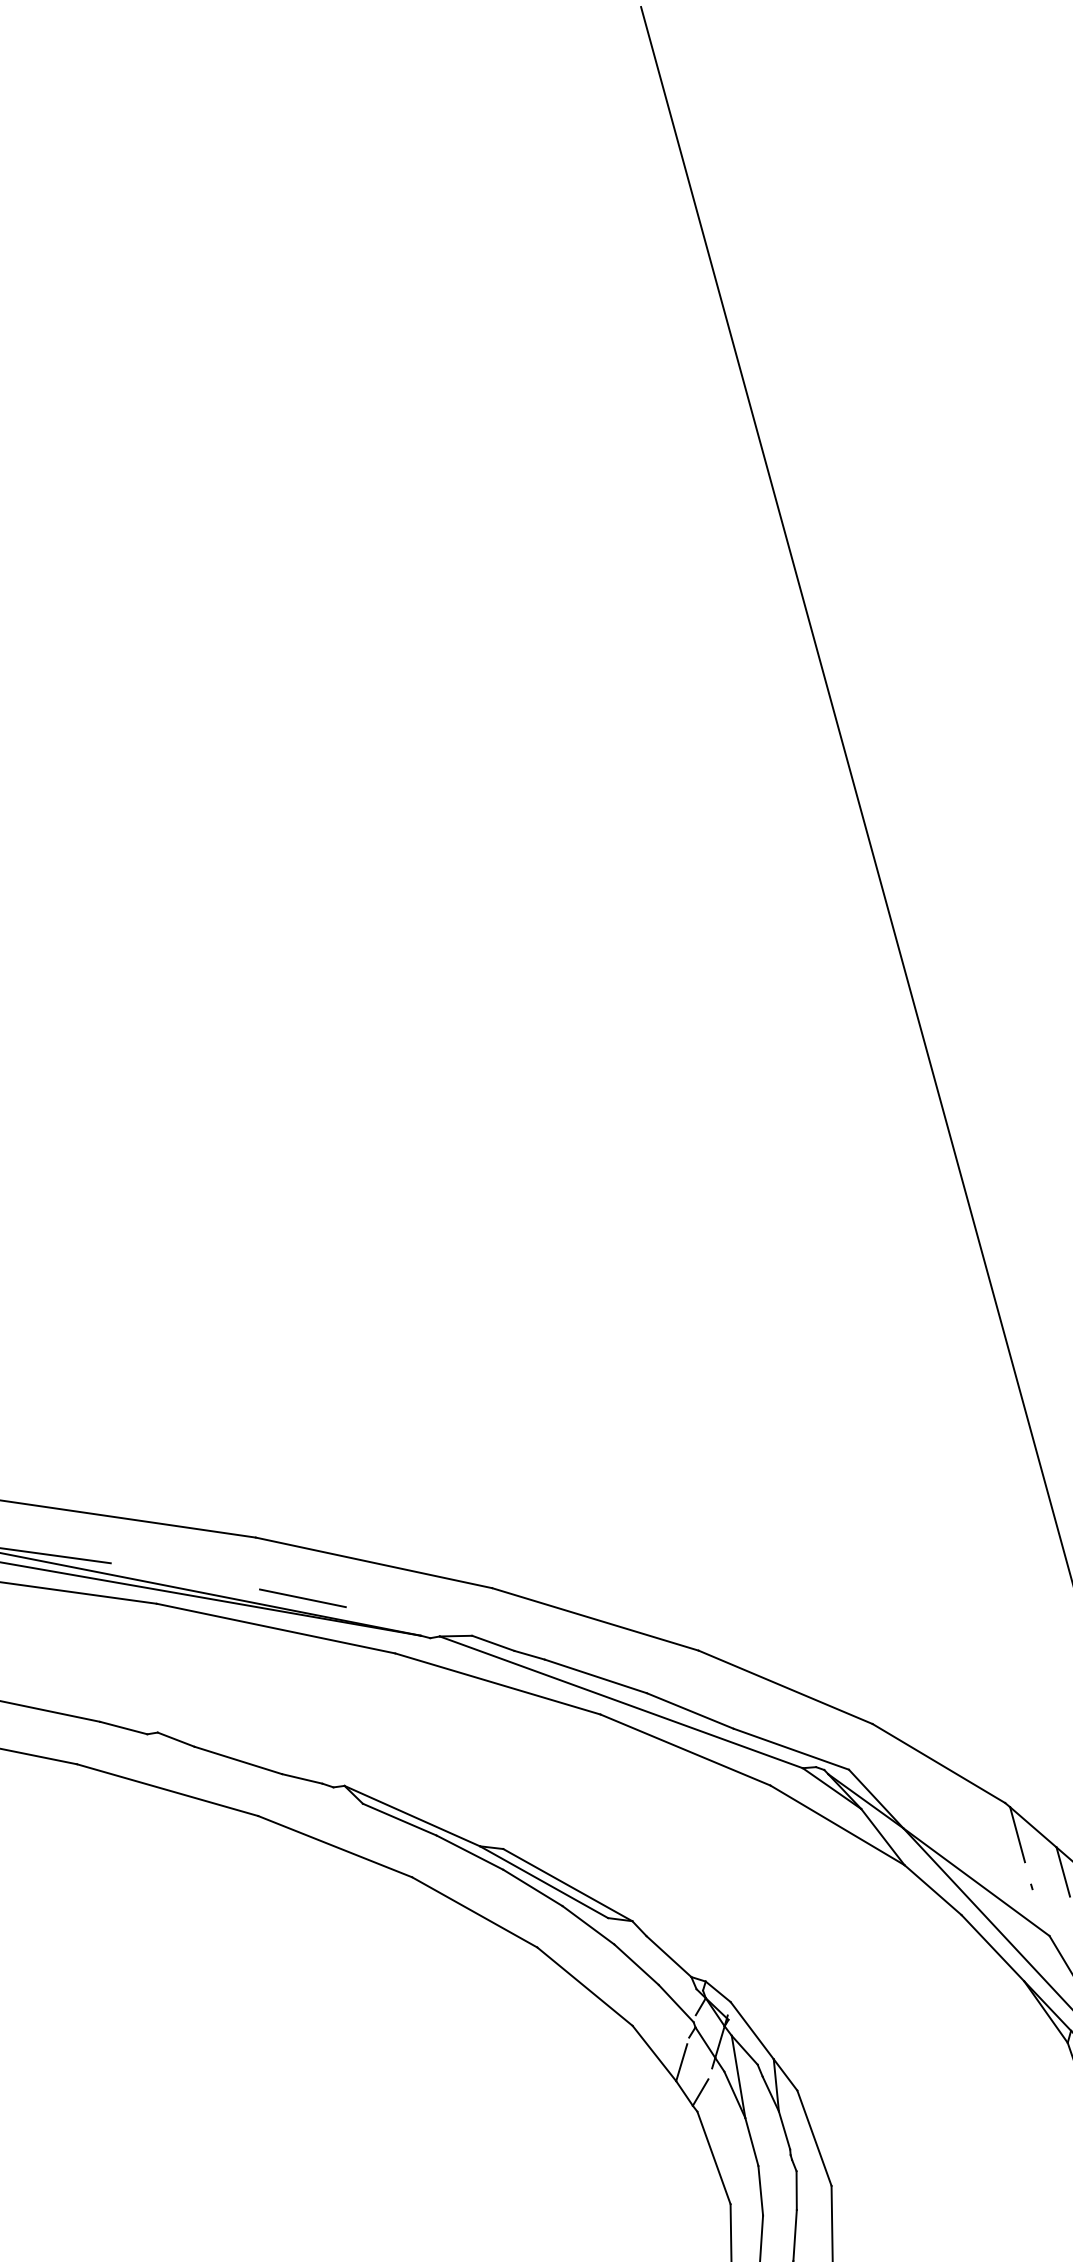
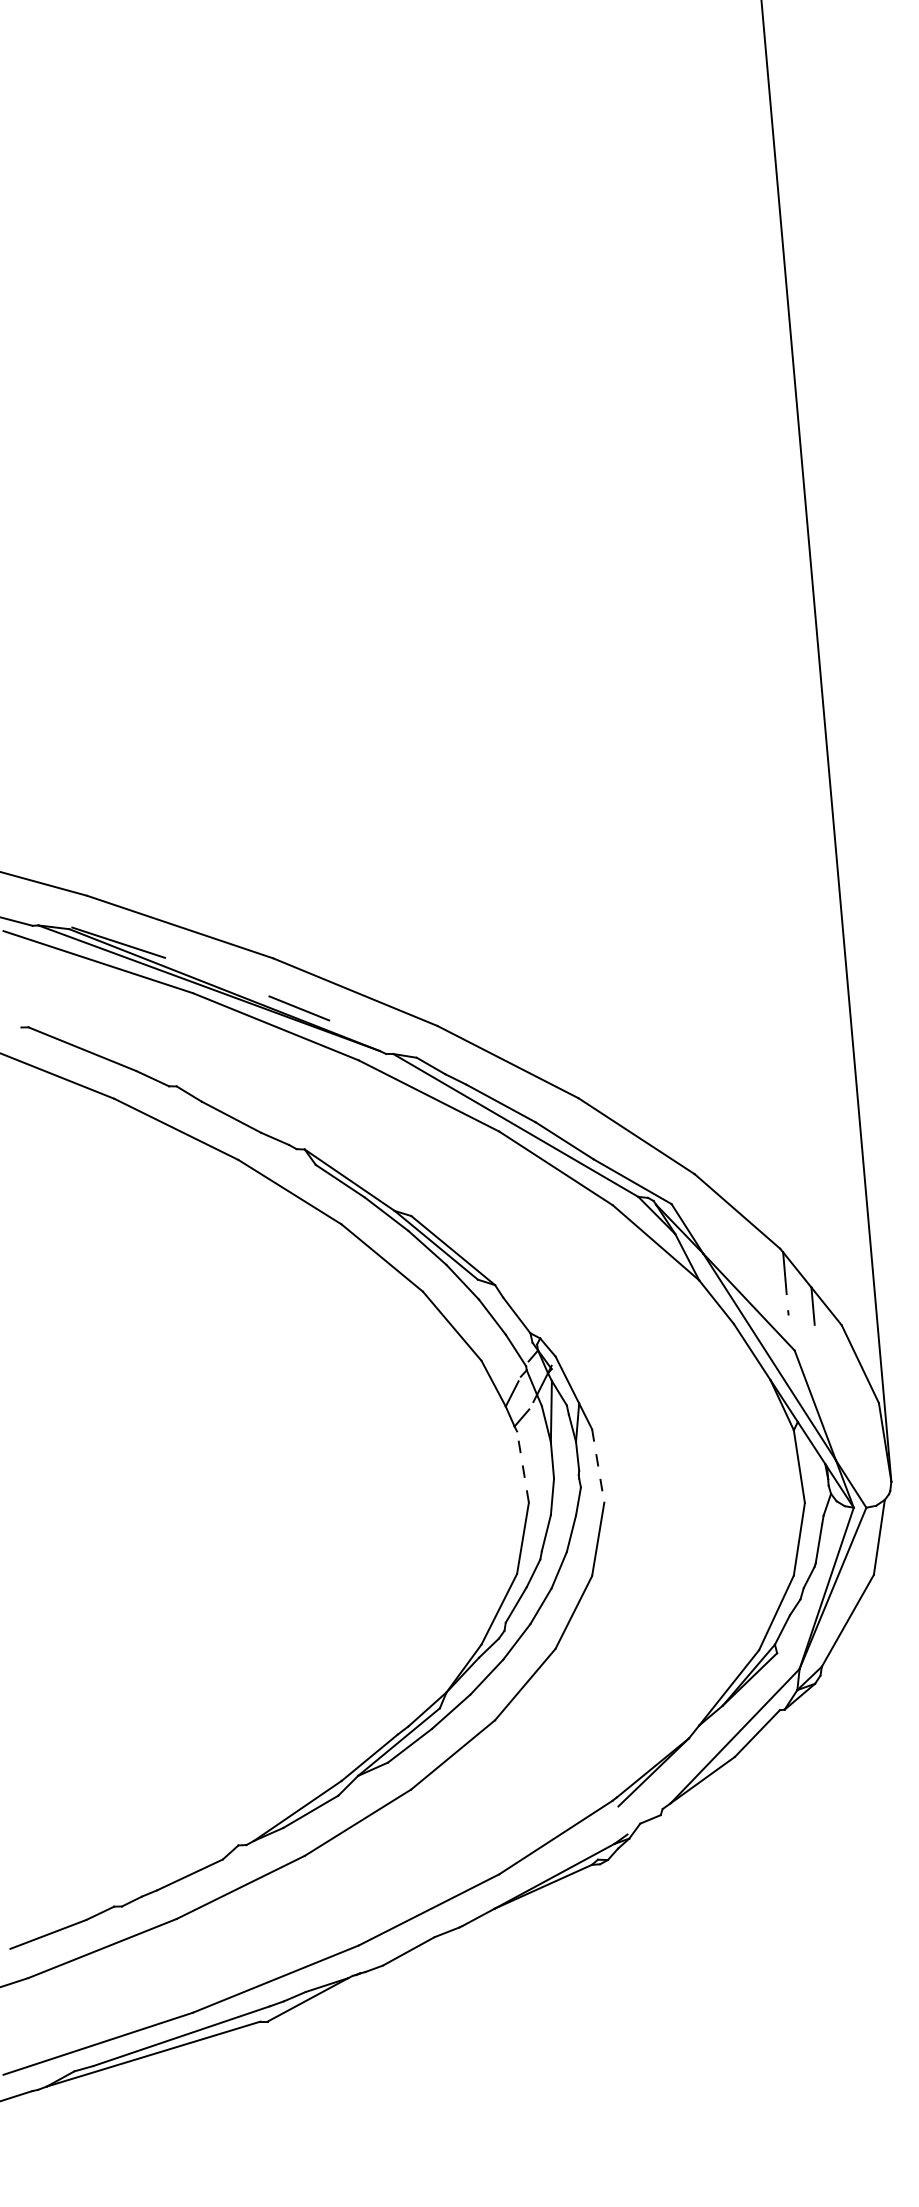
line: (814, 2138) -> (598, 1466), solid -> dashed
line: (713, 2157) -> (522, 1466), solid -> dashed

